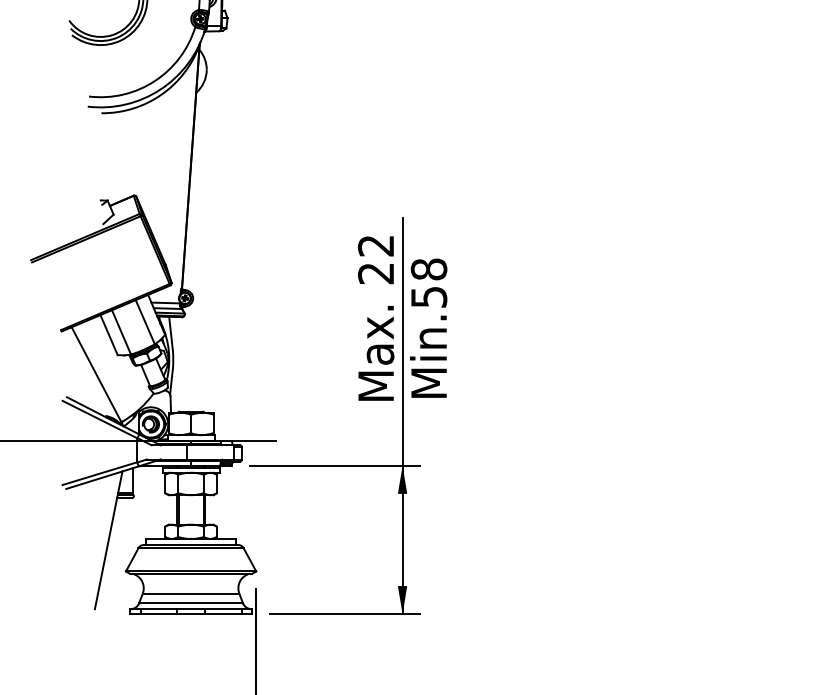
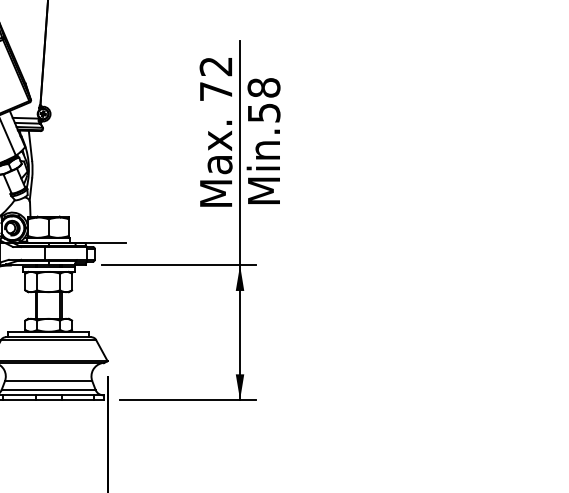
text: (375, 273) -> (215, 91), 22 -> 72

